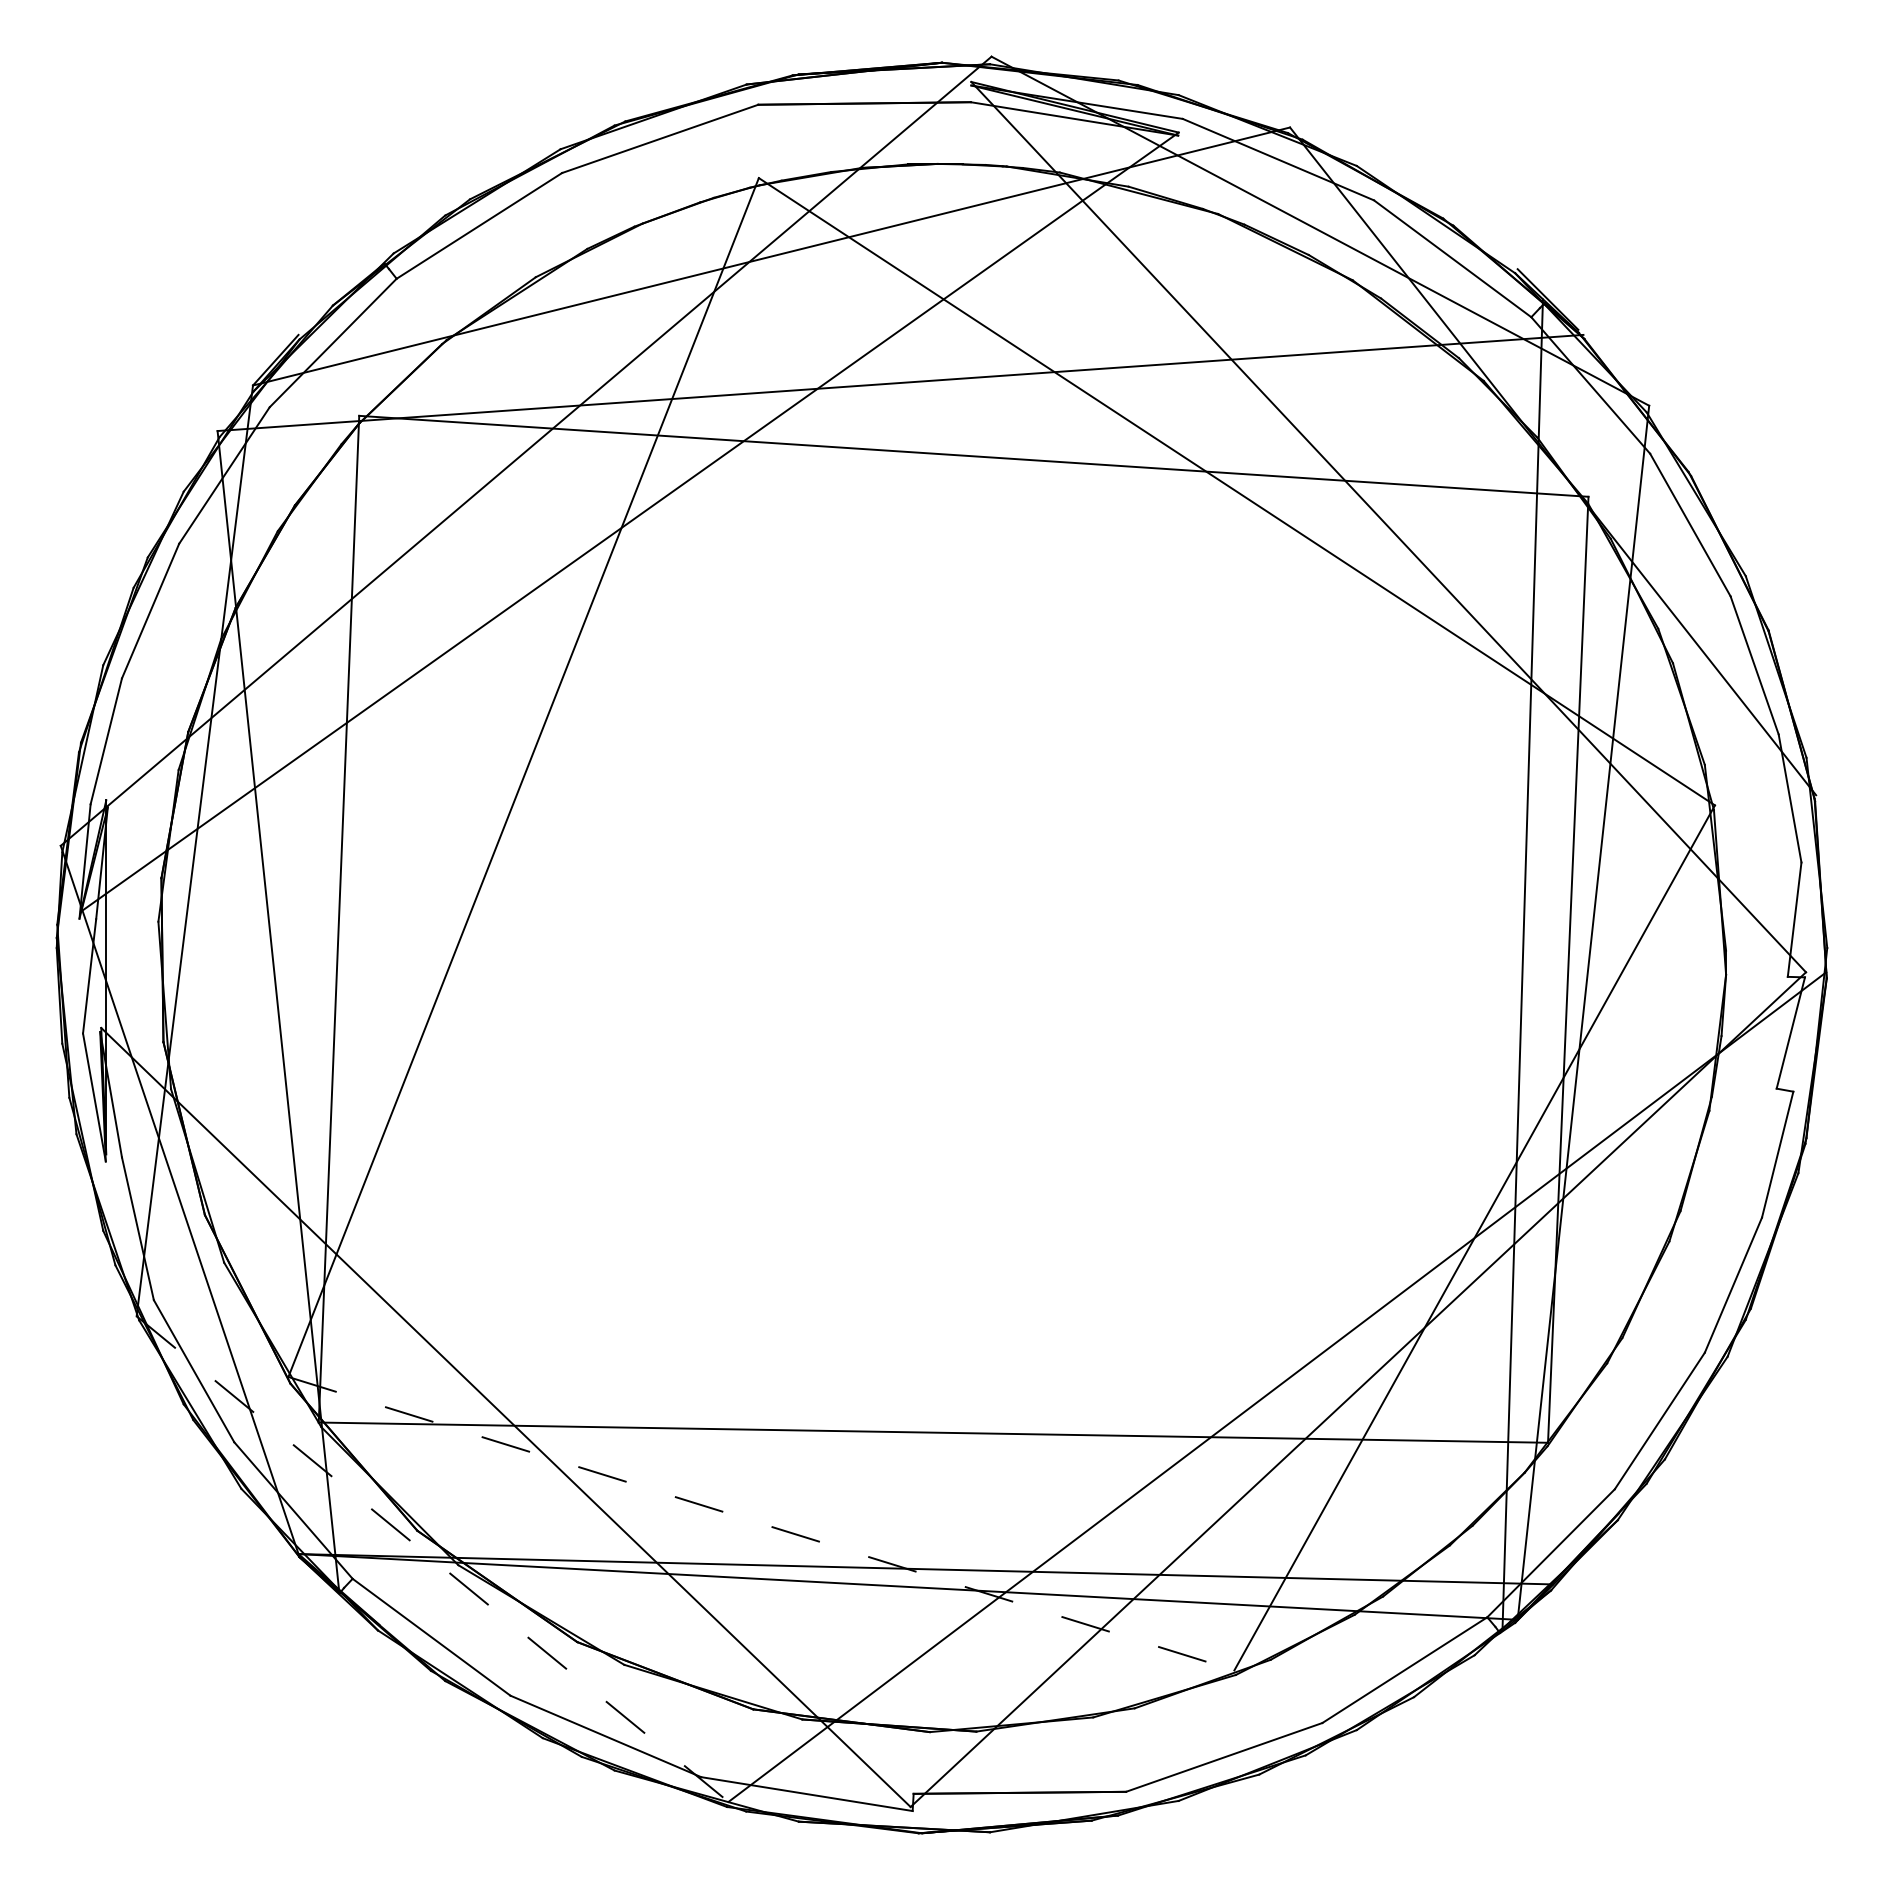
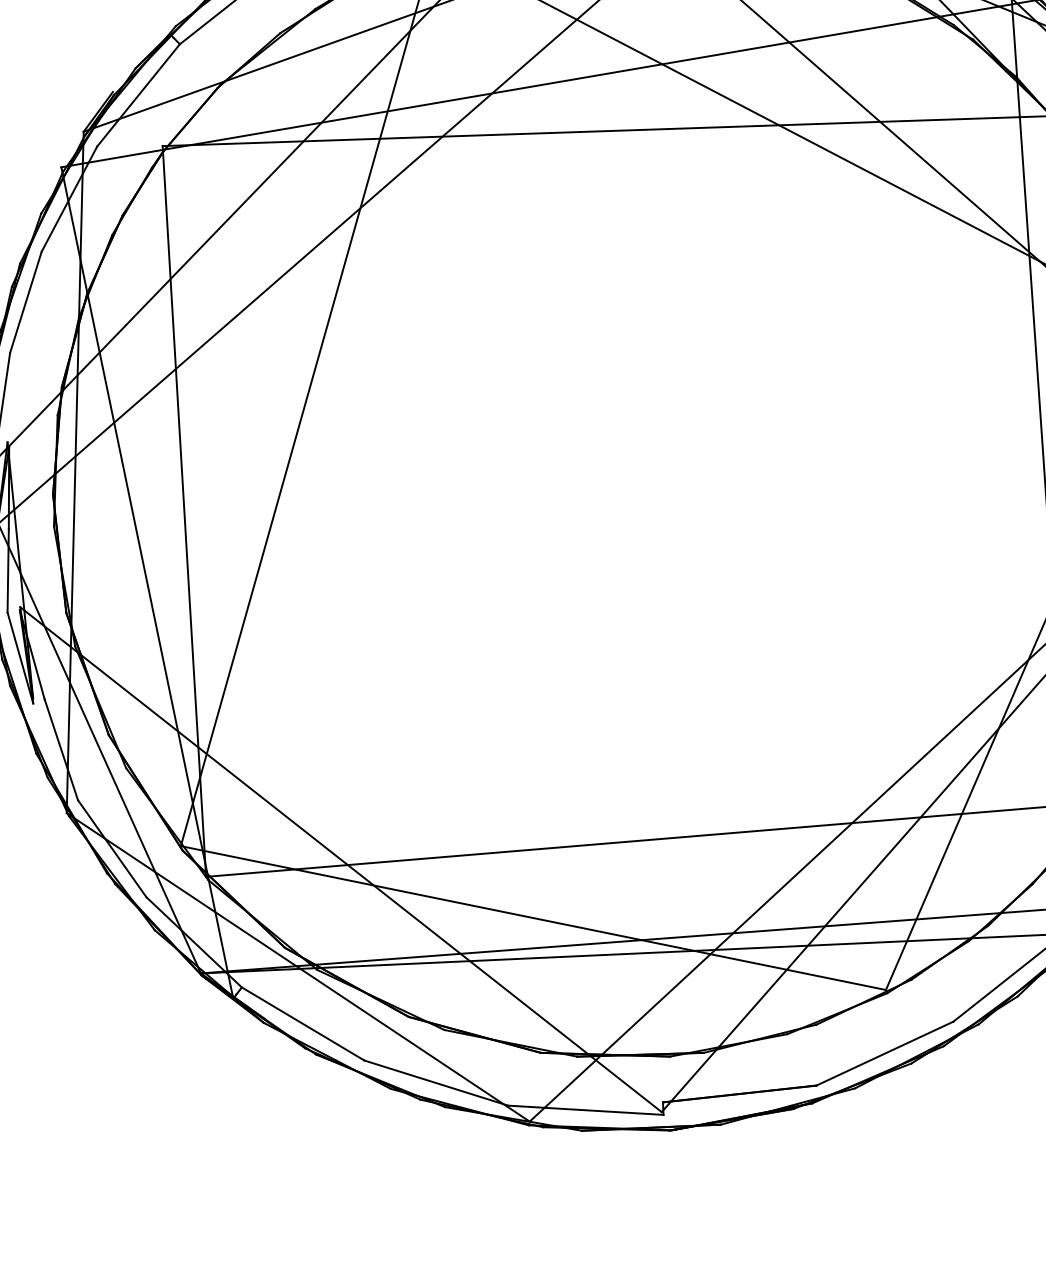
line: (761, 1523) -> (533, 917), dashed -> solid
line: (432, 1559) -> (298, 967), dashed -> solid

